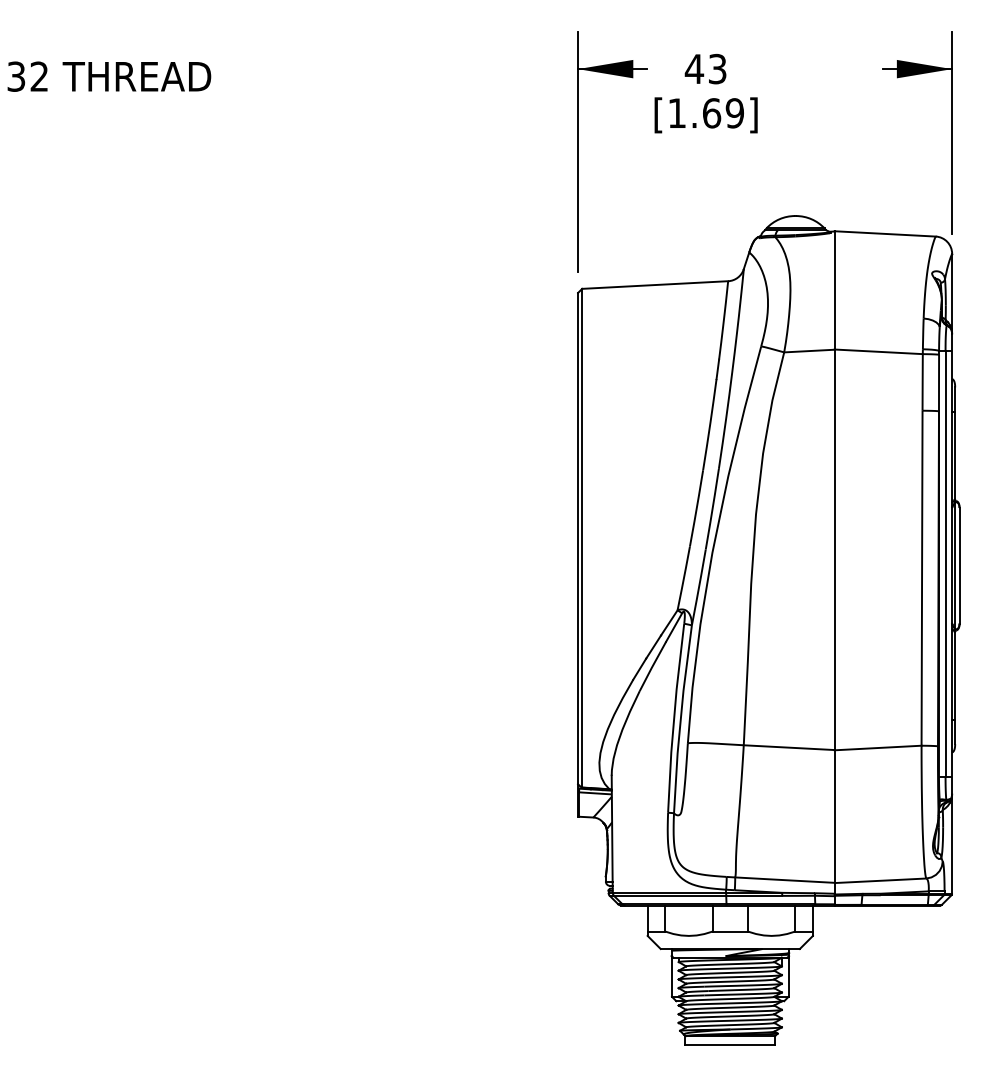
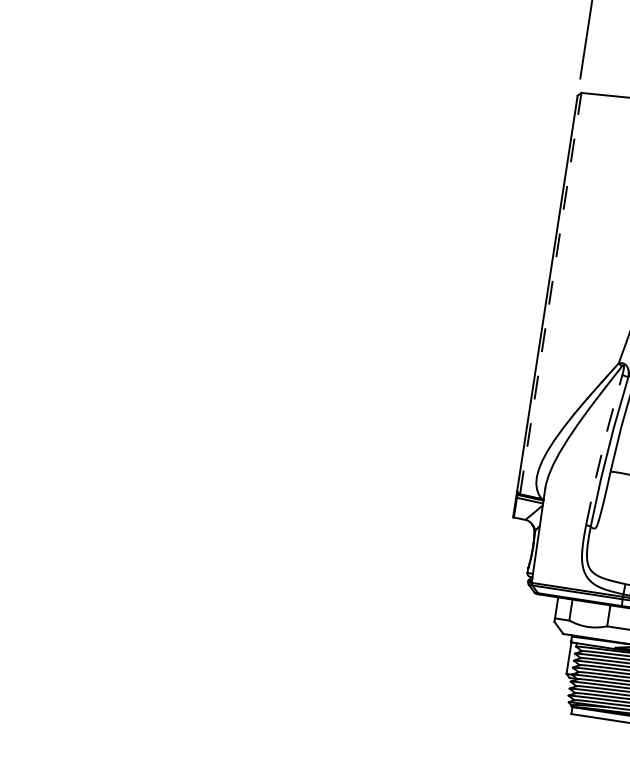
line: (582, 537) -> (551, 293), solid -> dashed
line: (674, 717) -> (602, 449), solid -> dashed

